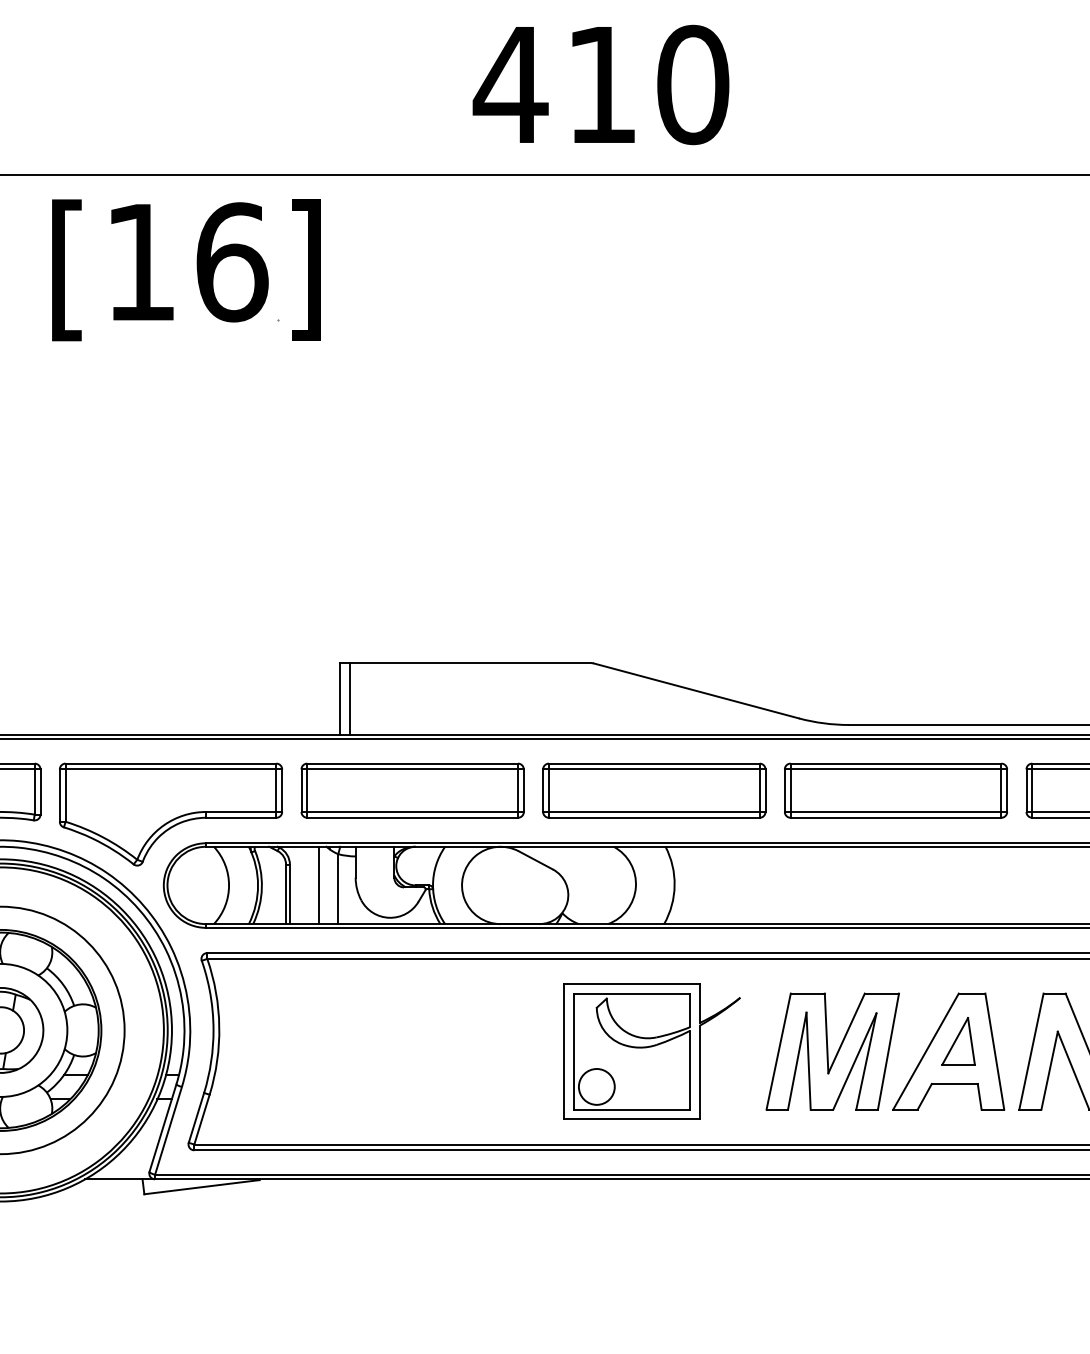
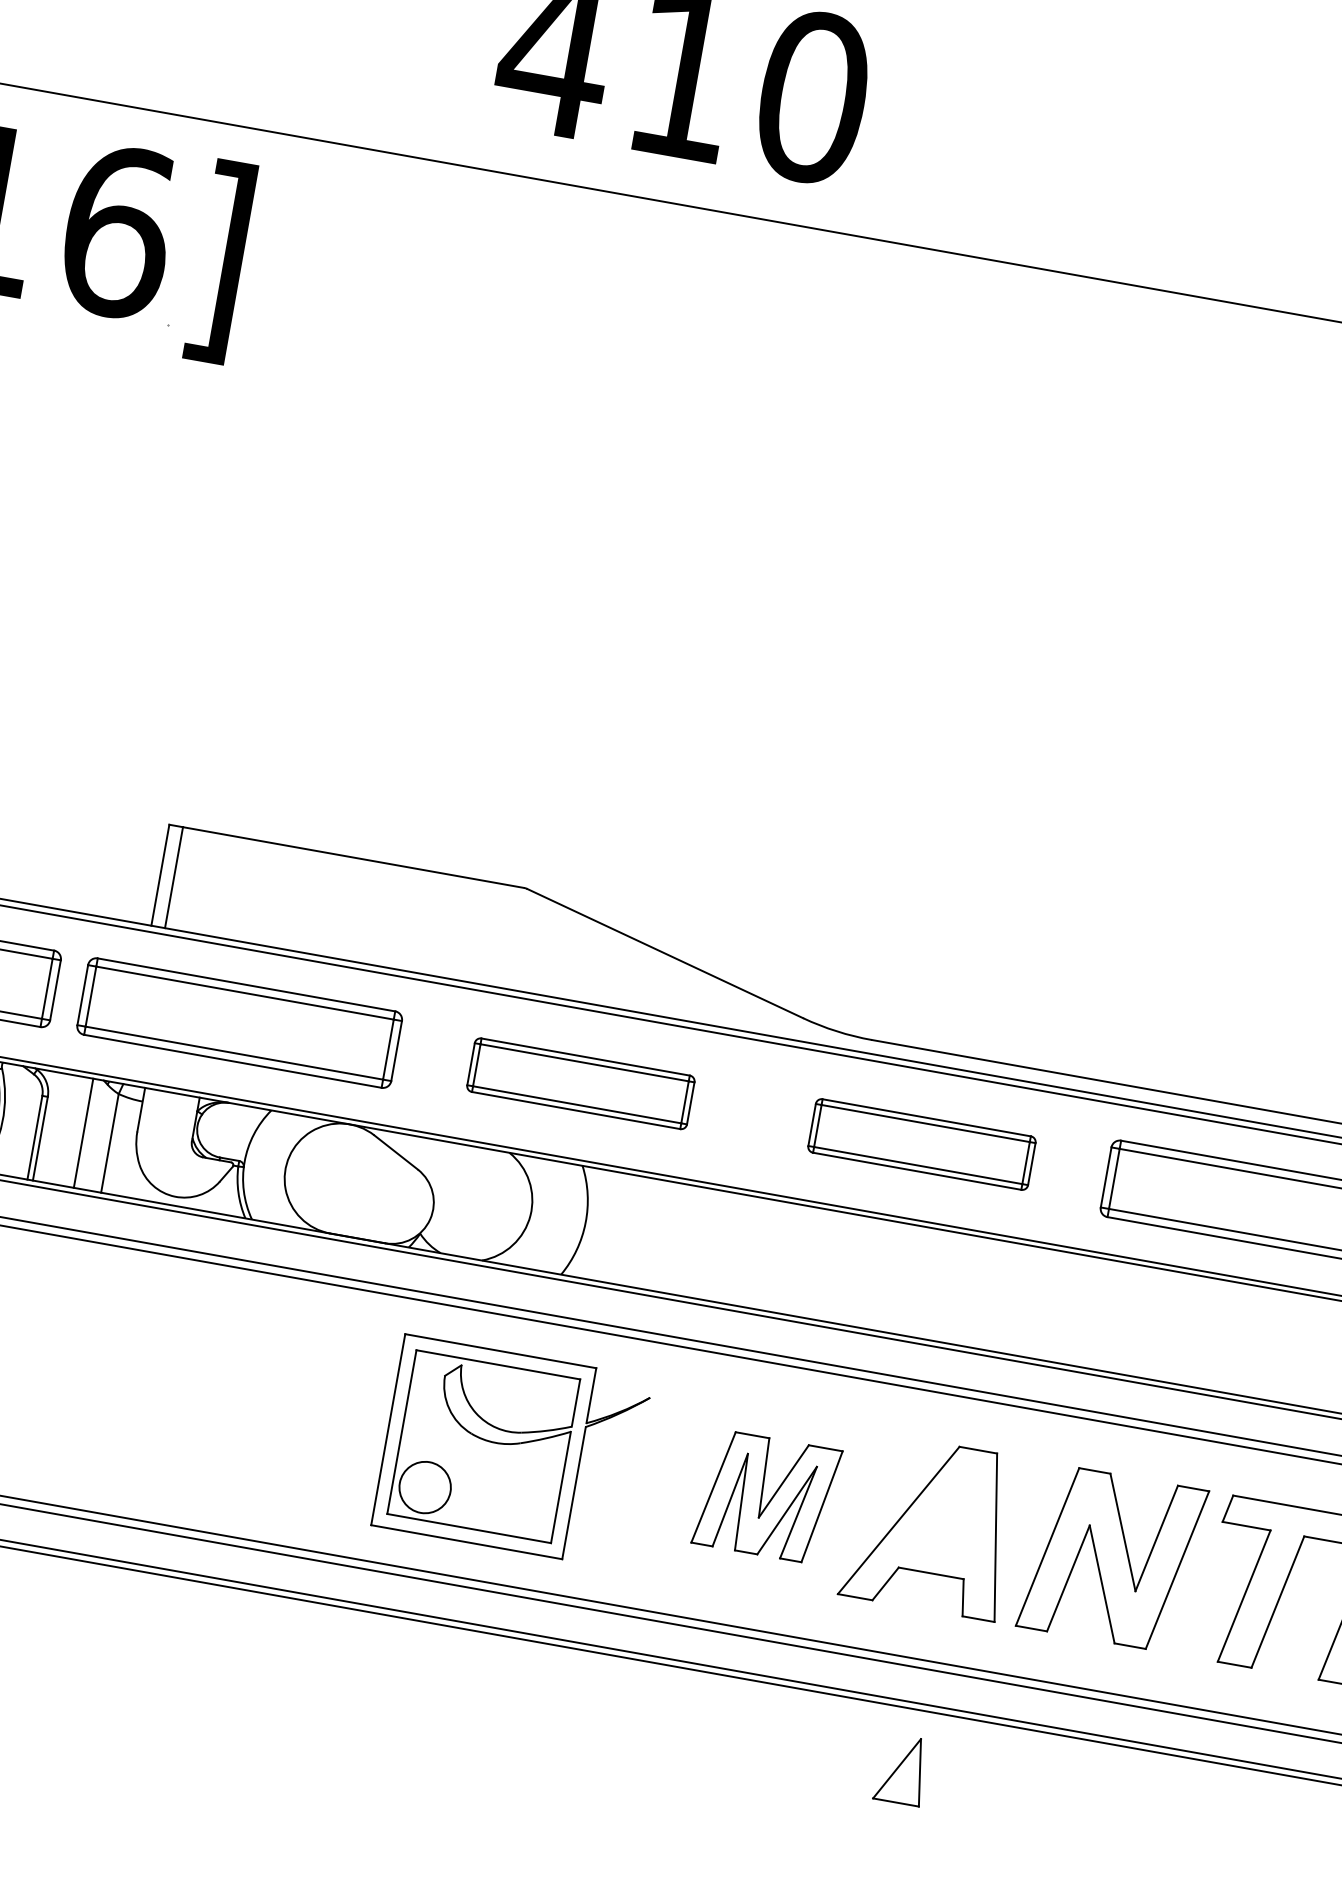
part: (654, 790) -> (581, 1083), size x0.7
part: (895, 790) -> (921, 1144), size x0.7
part: (958, 1041) -> (901, 1769), moved
part: (832, 1051) -> (766, 1496), size x0.7

